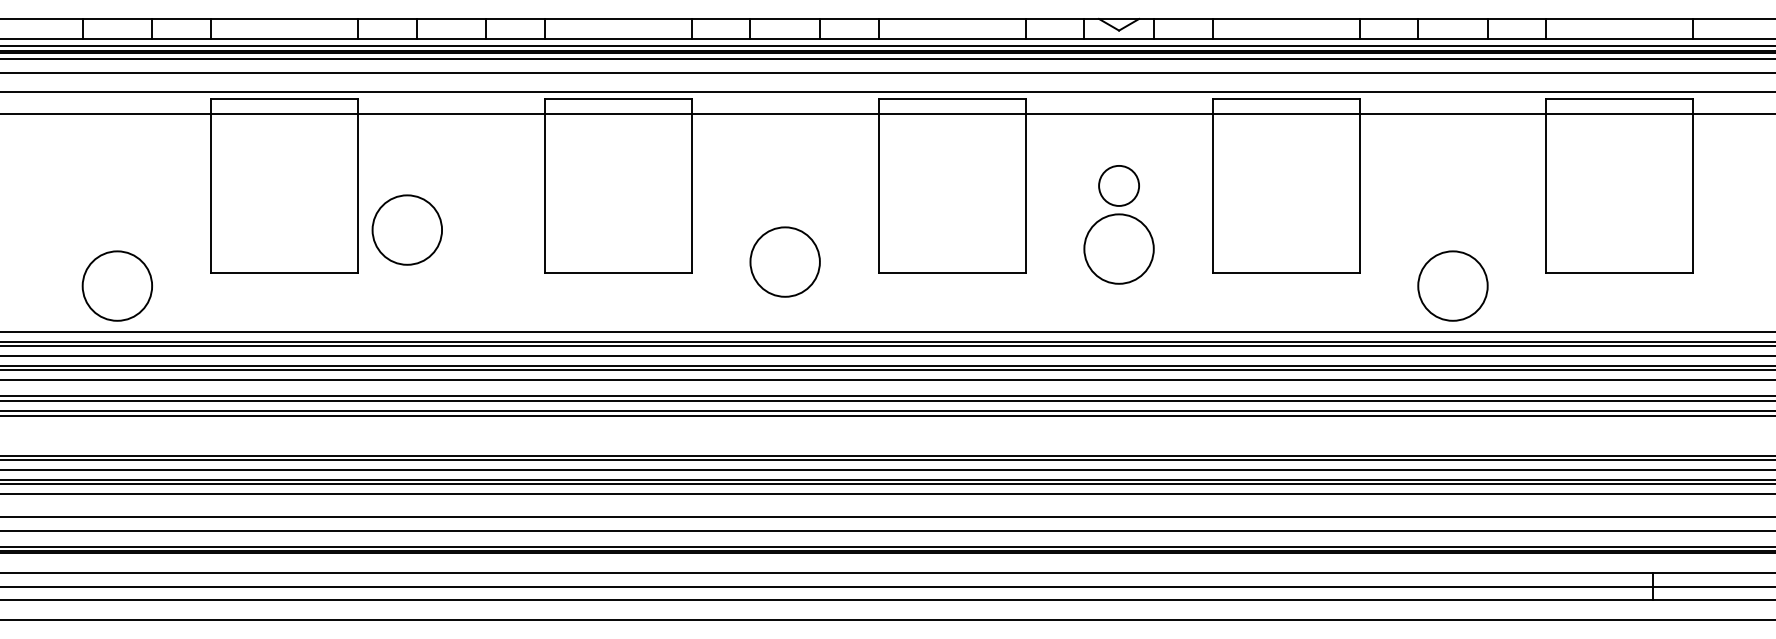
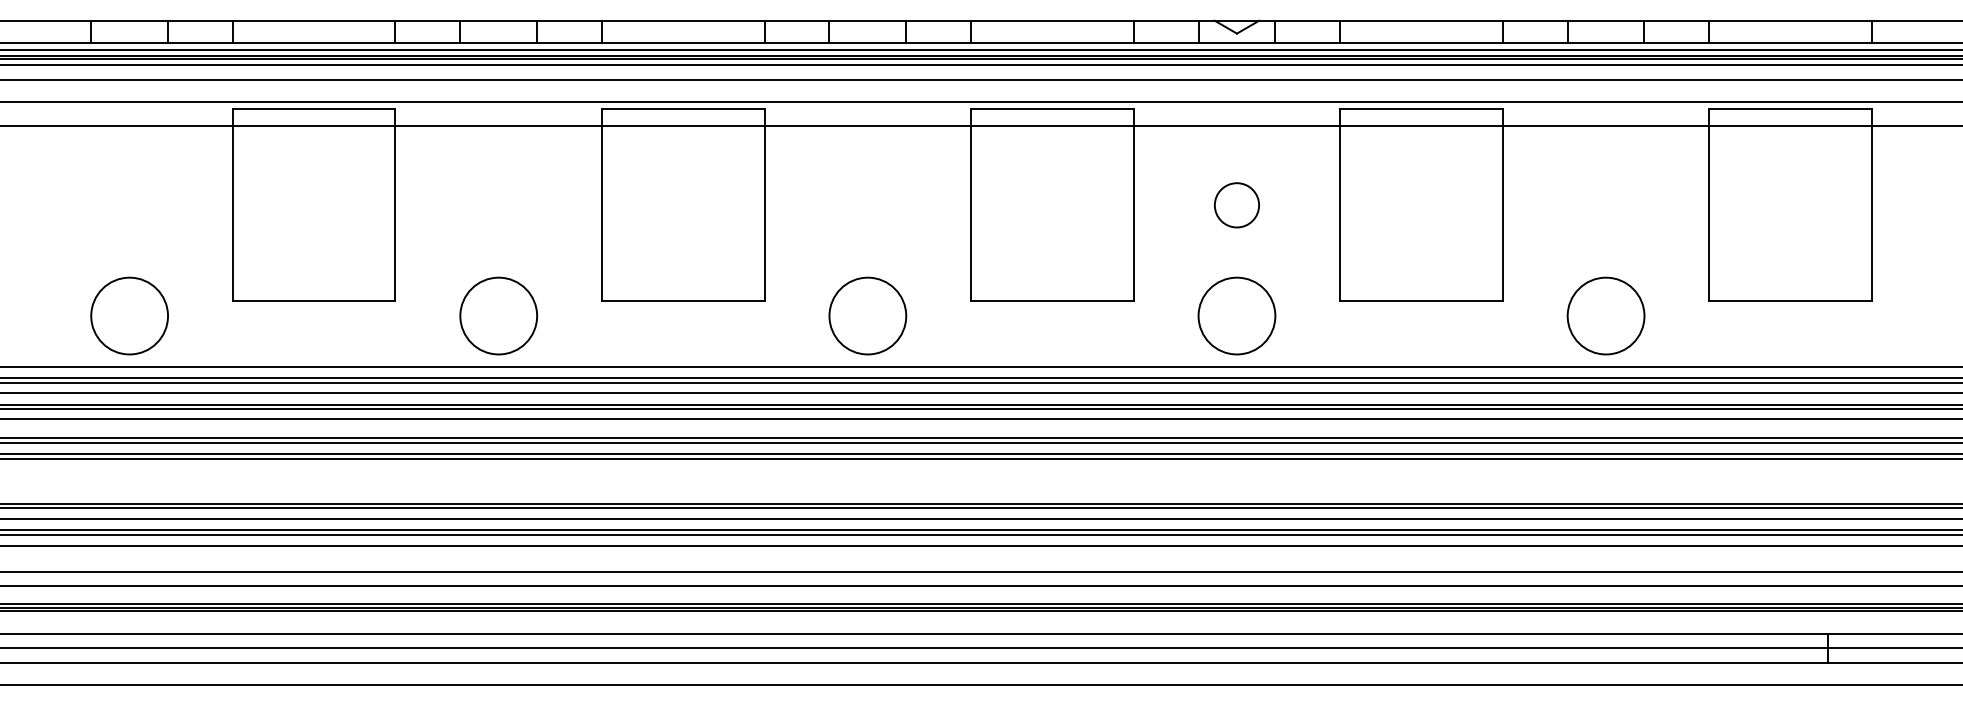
circle: (406, 229) -> (497, 315), moved
circle: (1118, 248) -> (1236, 315), moved
circle: (784, 261) -> (867, 315), moved

